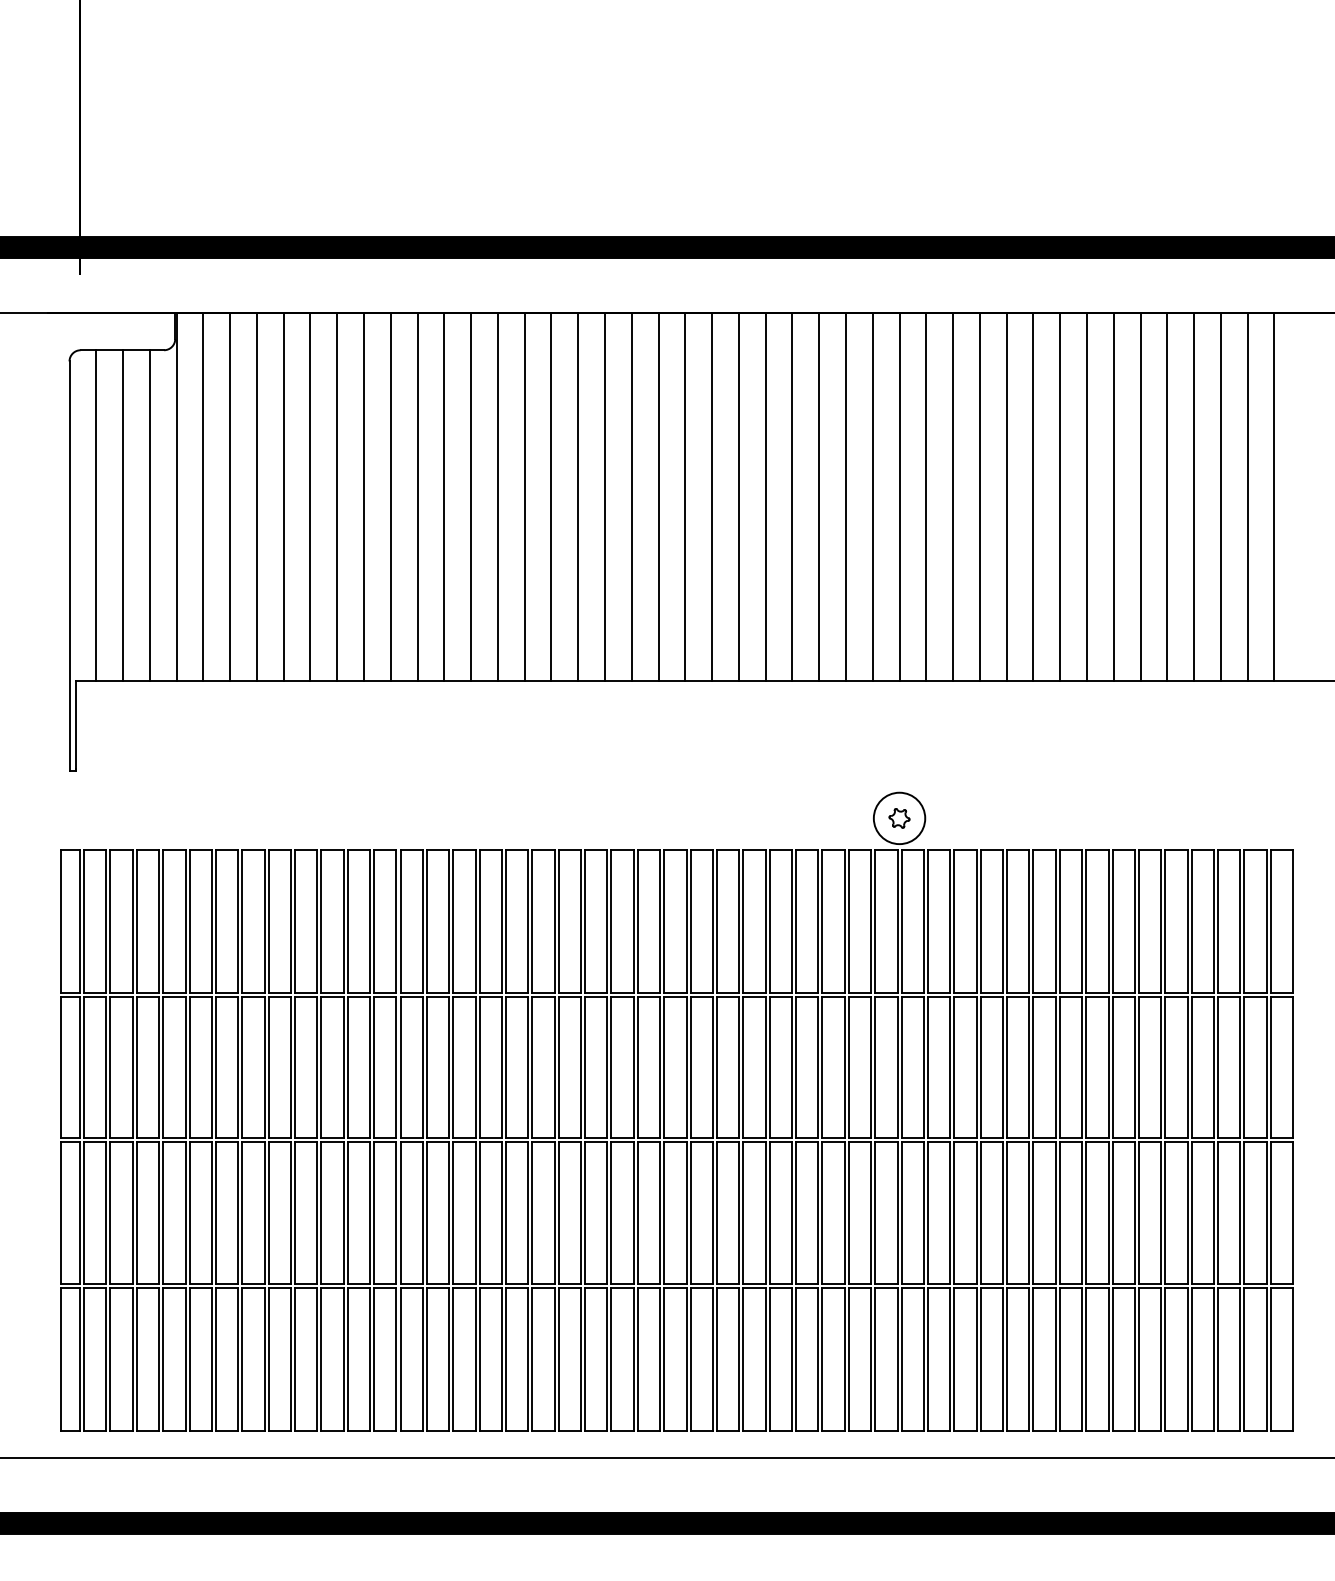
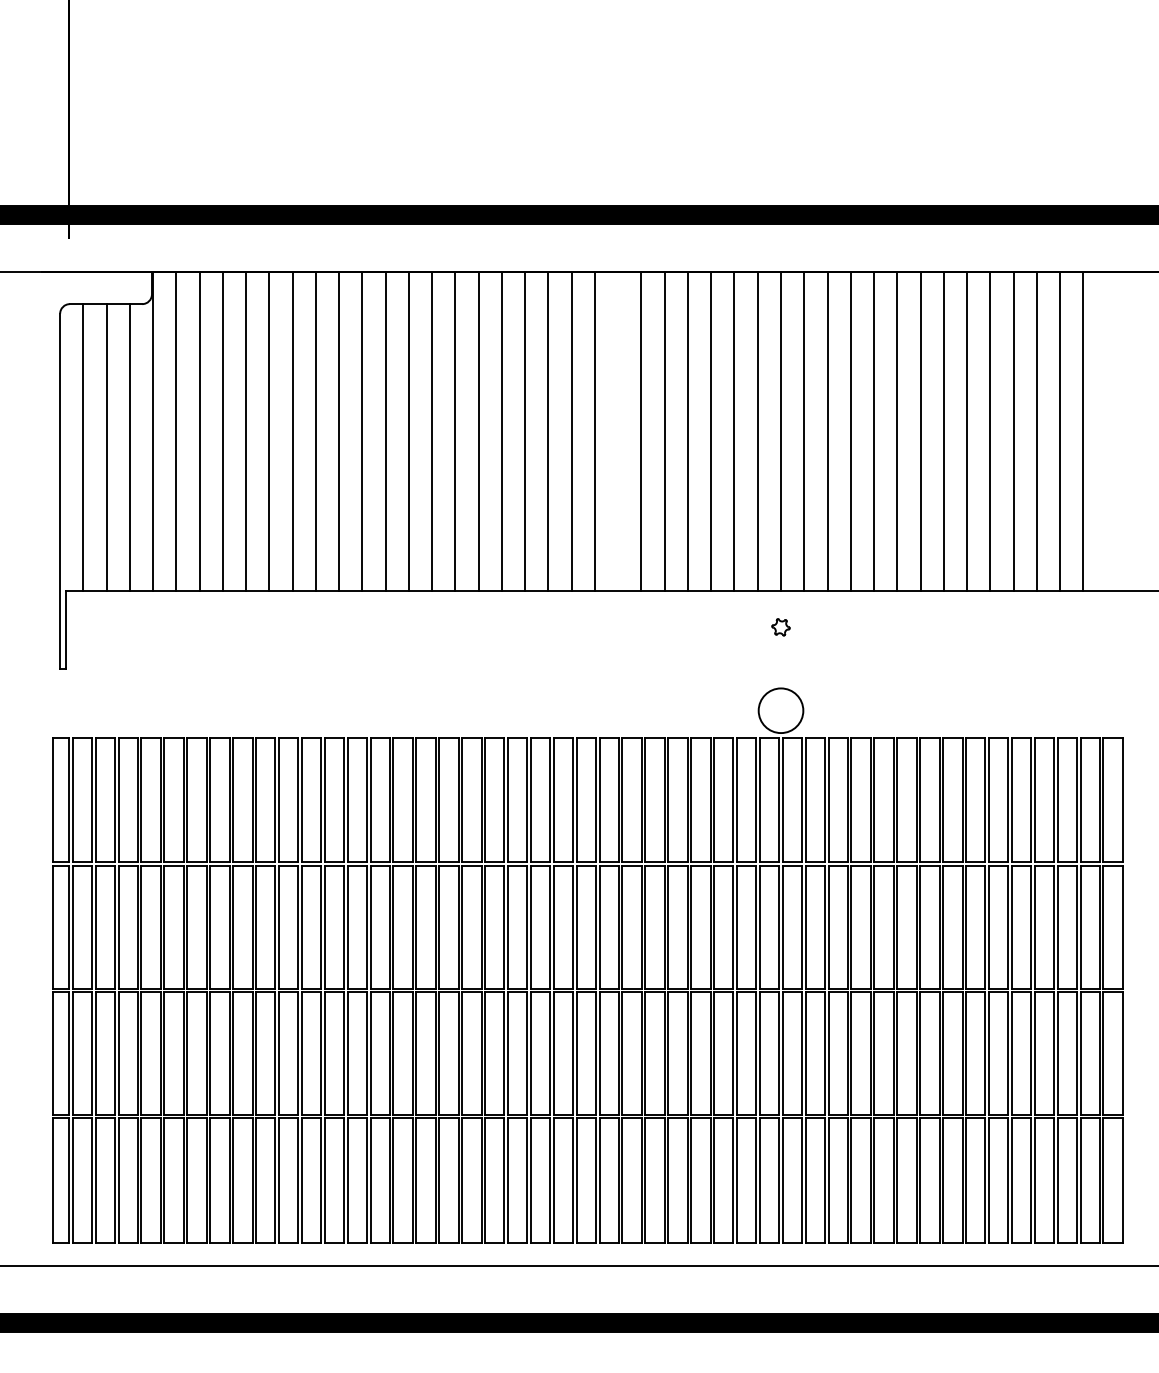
line: (712, 496) -> (618, 431), removed
line: (1274, 496) -> (1106, 431), removed
part: (899, 818) -> (780, 627), moved

